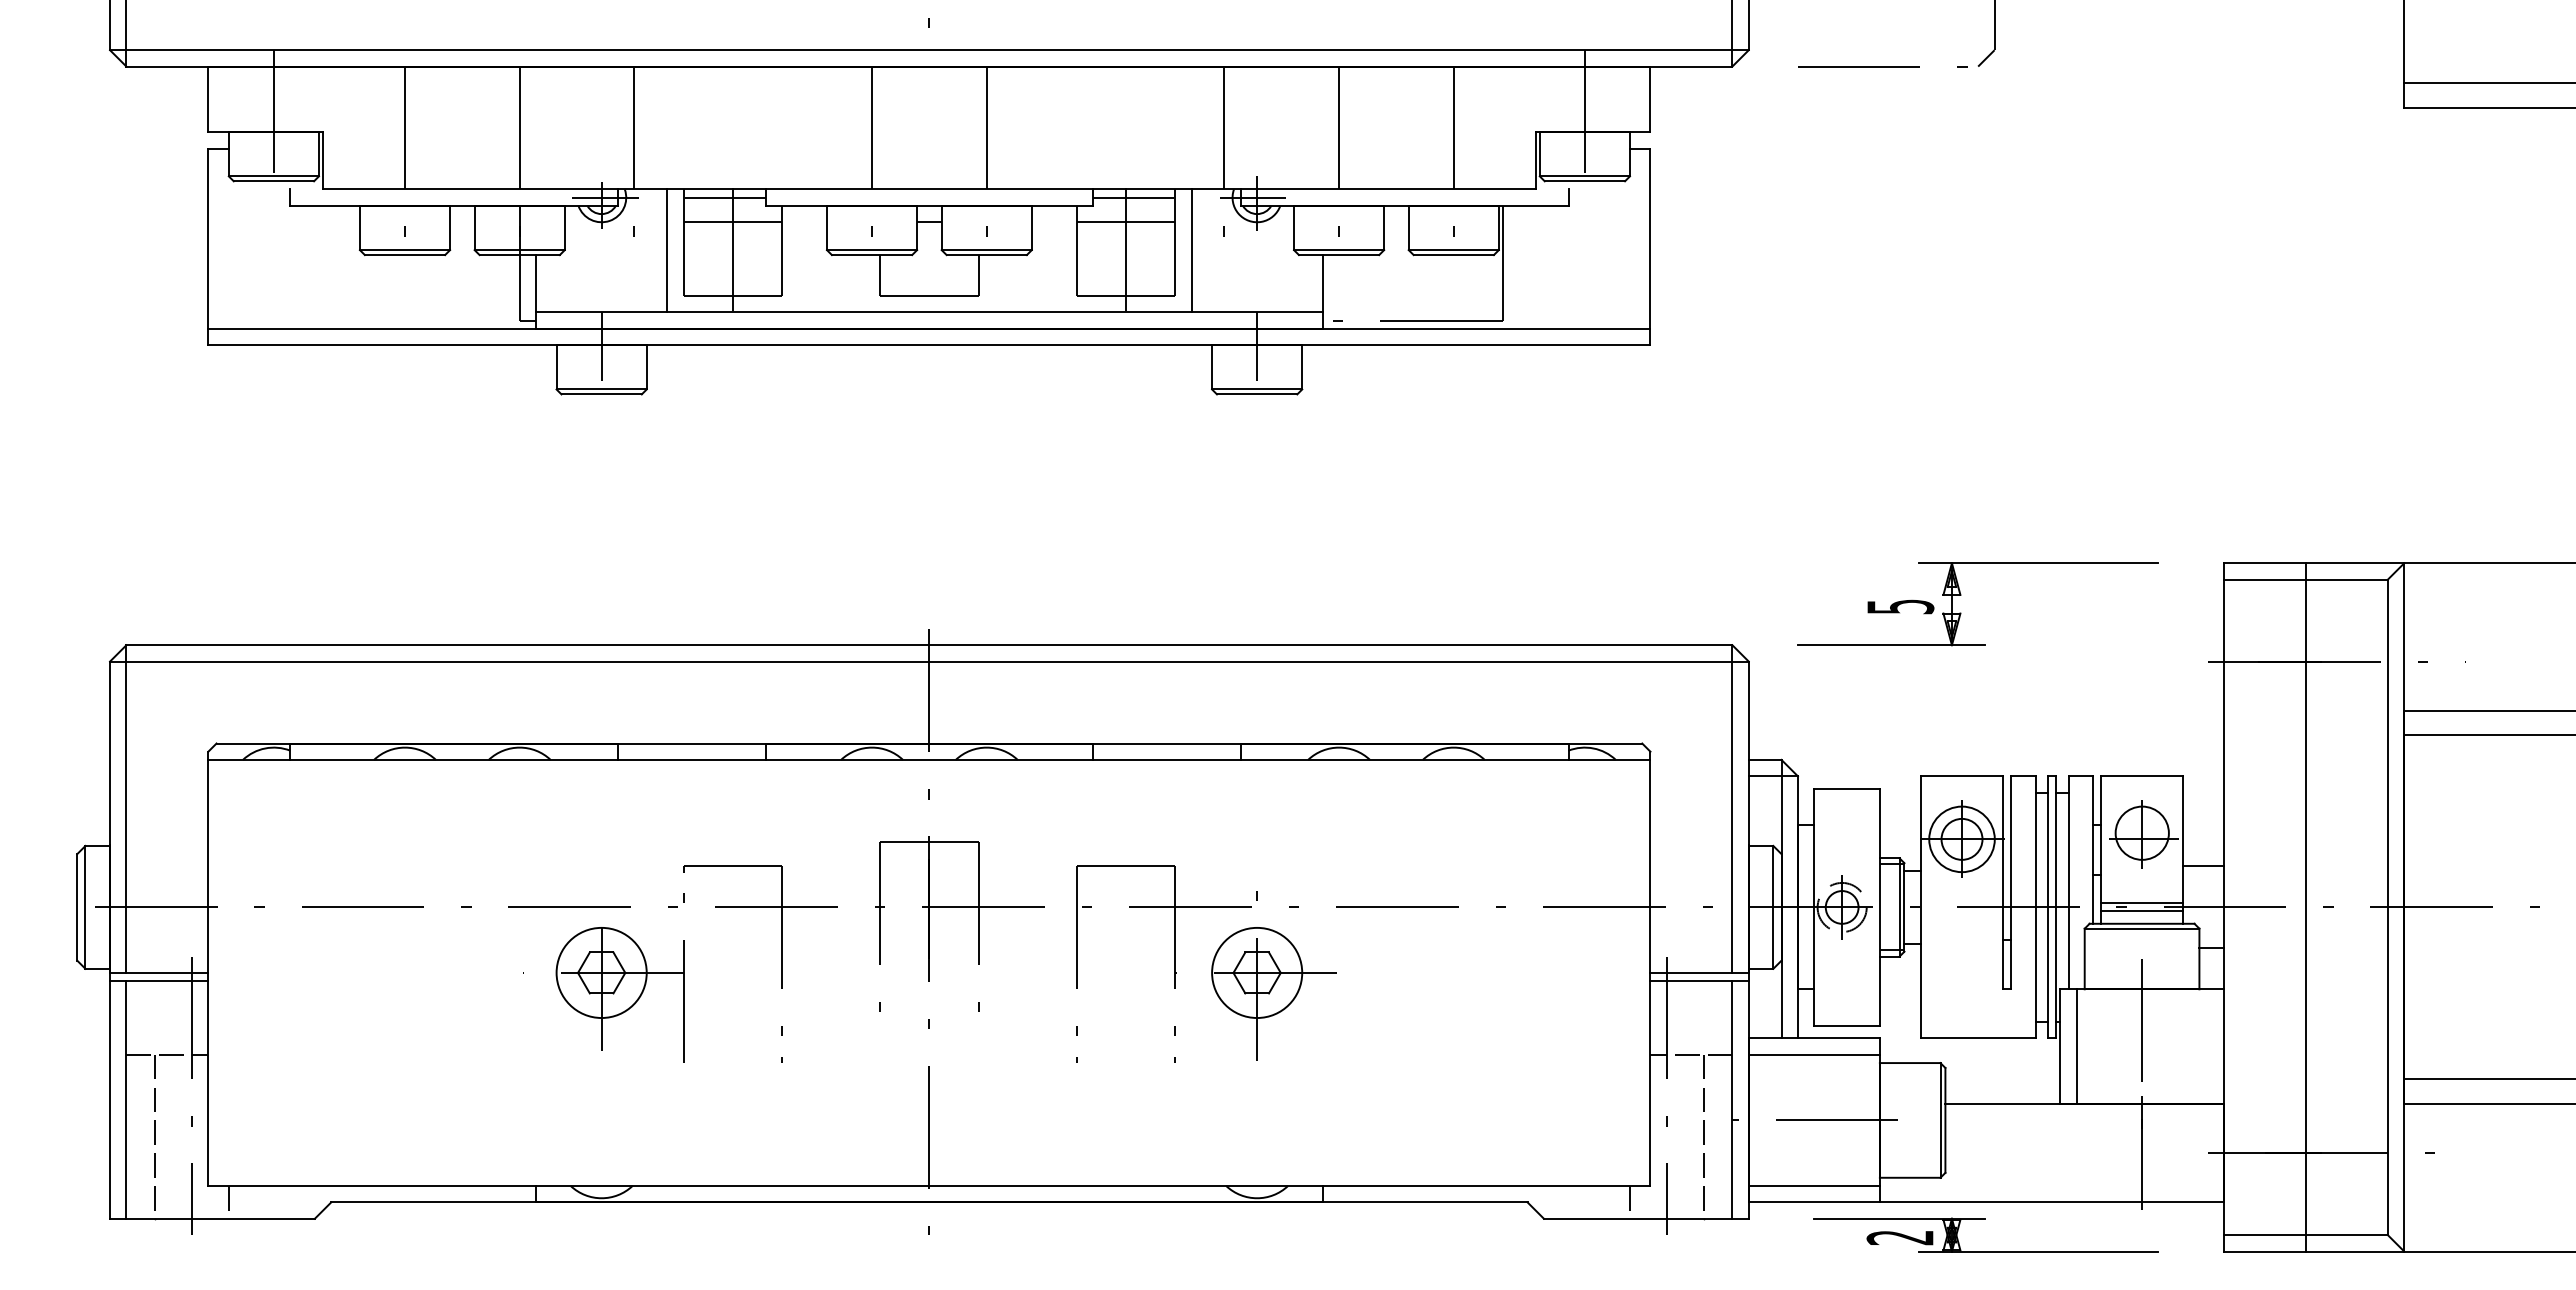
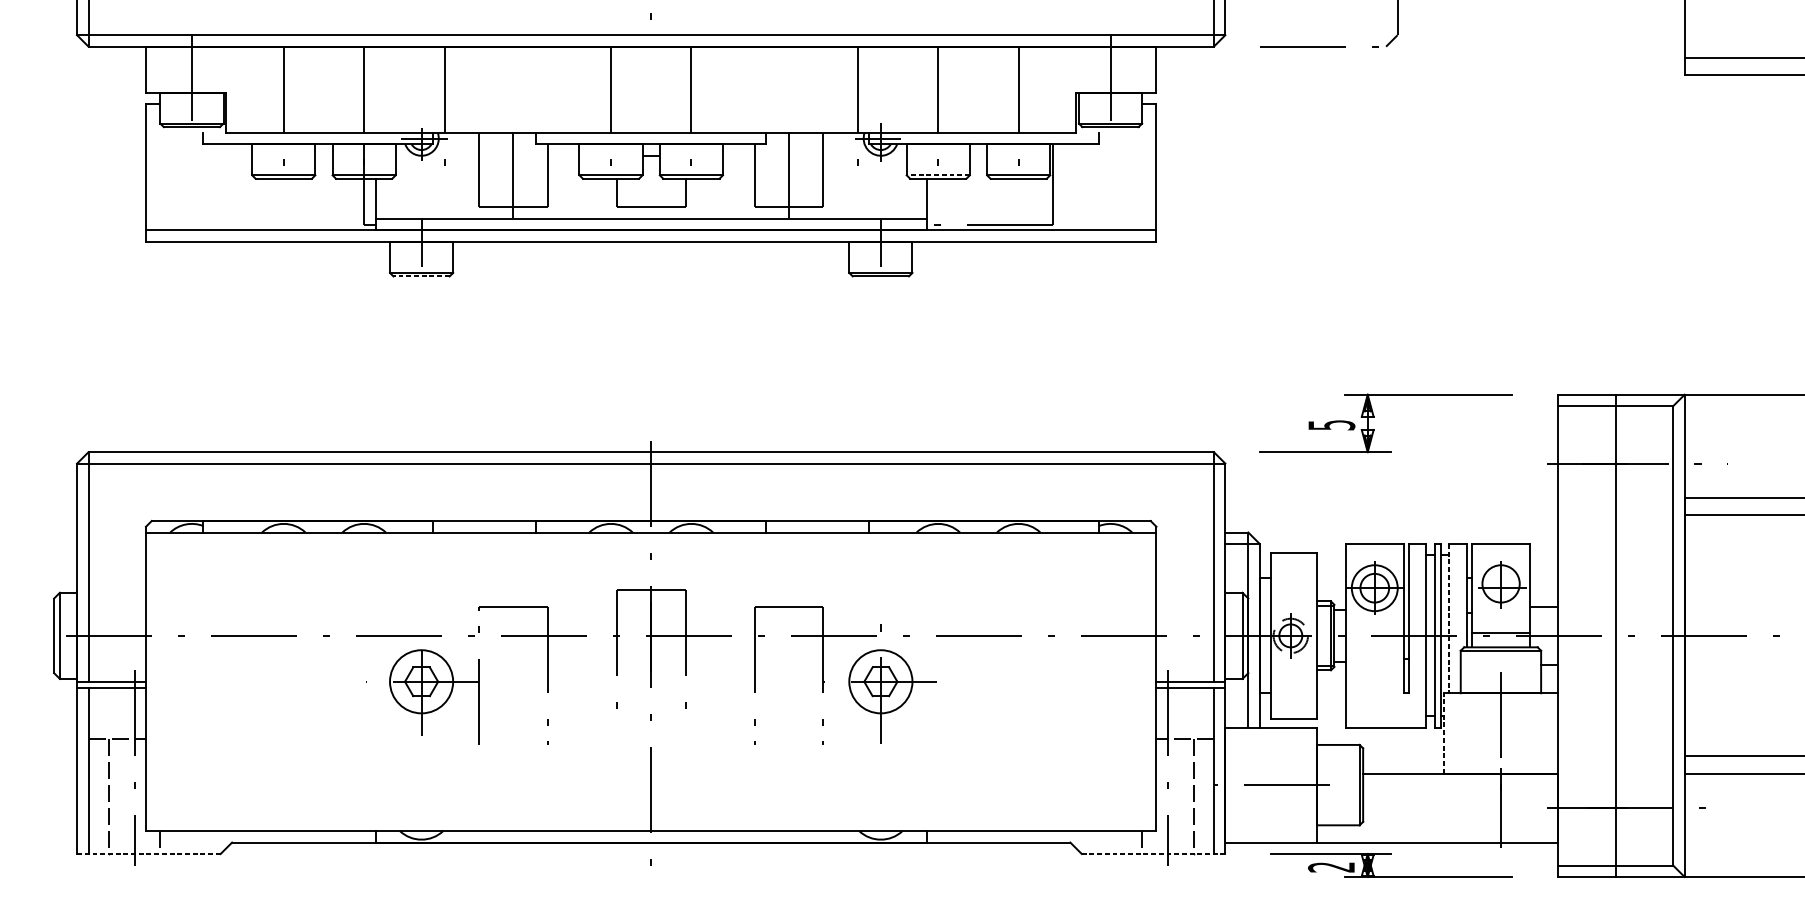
line: (724, 197) -> (507, 138), removed
line: (1133, 197) -> (794, 138), removed
line: (732, 222) -> (513, 155), removed
line: (1125, 222) -> (788, 155), removed
line: (667, 250) -> (467, 175), removed
line: (1191, 250) -> (834, 175), removed
line: (1338, 250) -> (937, 175), solid -> dashed
line: (601, 394) -> (421, 276), solid -> dashed
line: (2068, 882) -> (1449, 618), solid -> dashed
line: (2142, 911) -> (1501, 638), removed
line: (2060, 1046) -> (1443, 733), solid -> dashed
line: (2076, 1046) -> (1455, 733), removed
line: (1813, 1054) -> (1270, 738), removed
line: (1813, 1185) -> (1270, 830), removed
line: (212, 1218) -> (148, 853), solid -> dashed
line: (1645, 1218) -> (1153, 853), solid -> dashed

